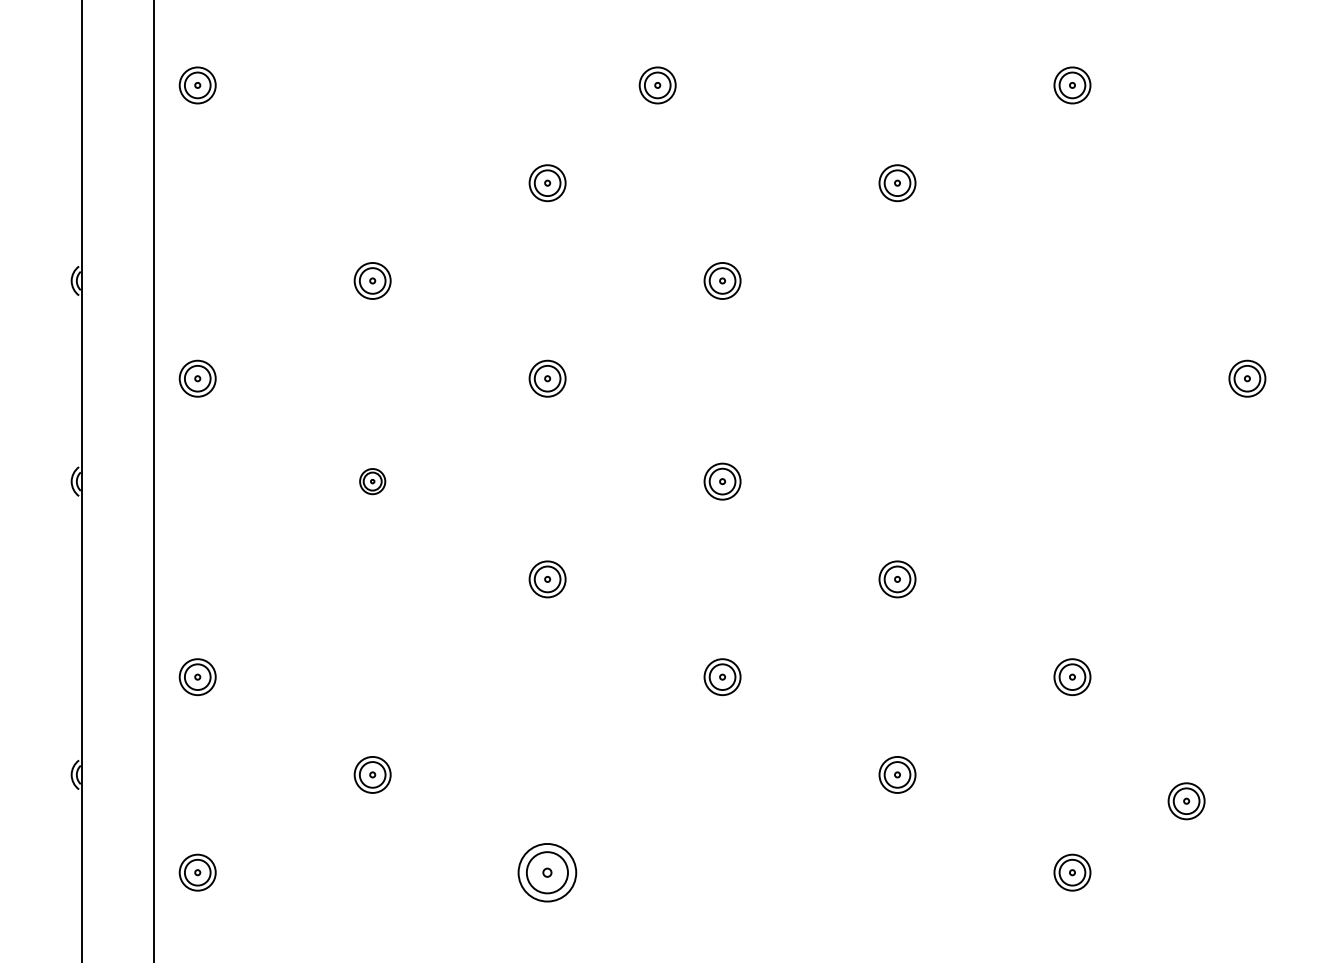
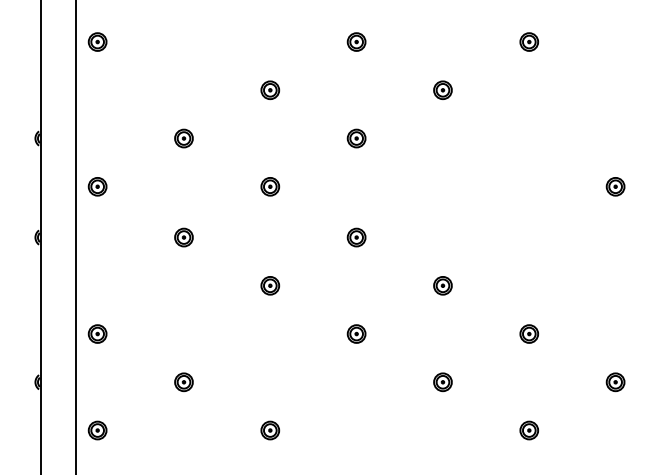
part: (657, 84) -> (356, 41), moved
part: (371, 481) -> (183, 237), size x1.43
part: (1186, 801) -> (615, 382), moved
part: (548, 872) -> (270, 430), size x0.62

